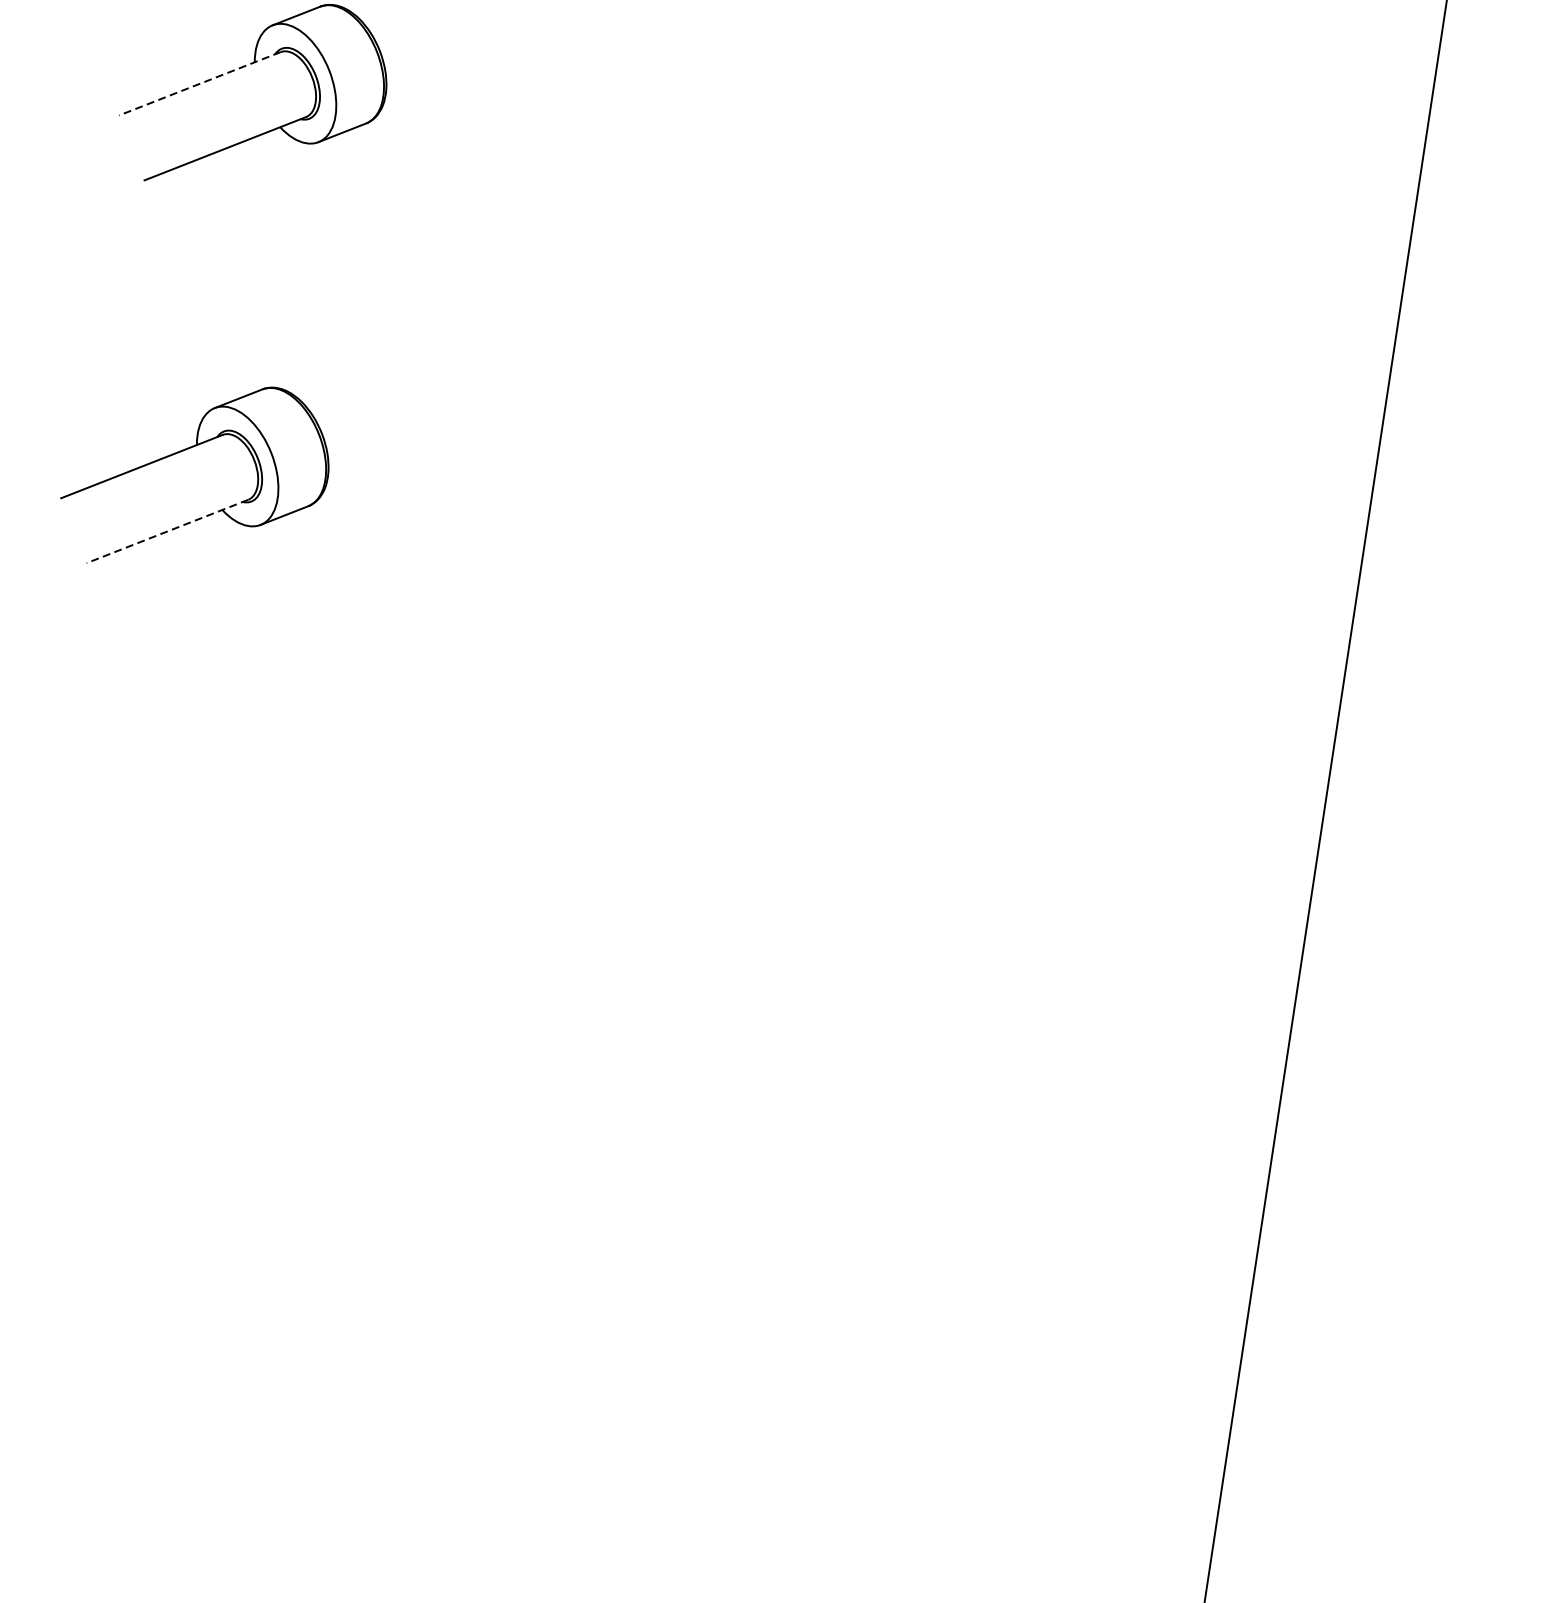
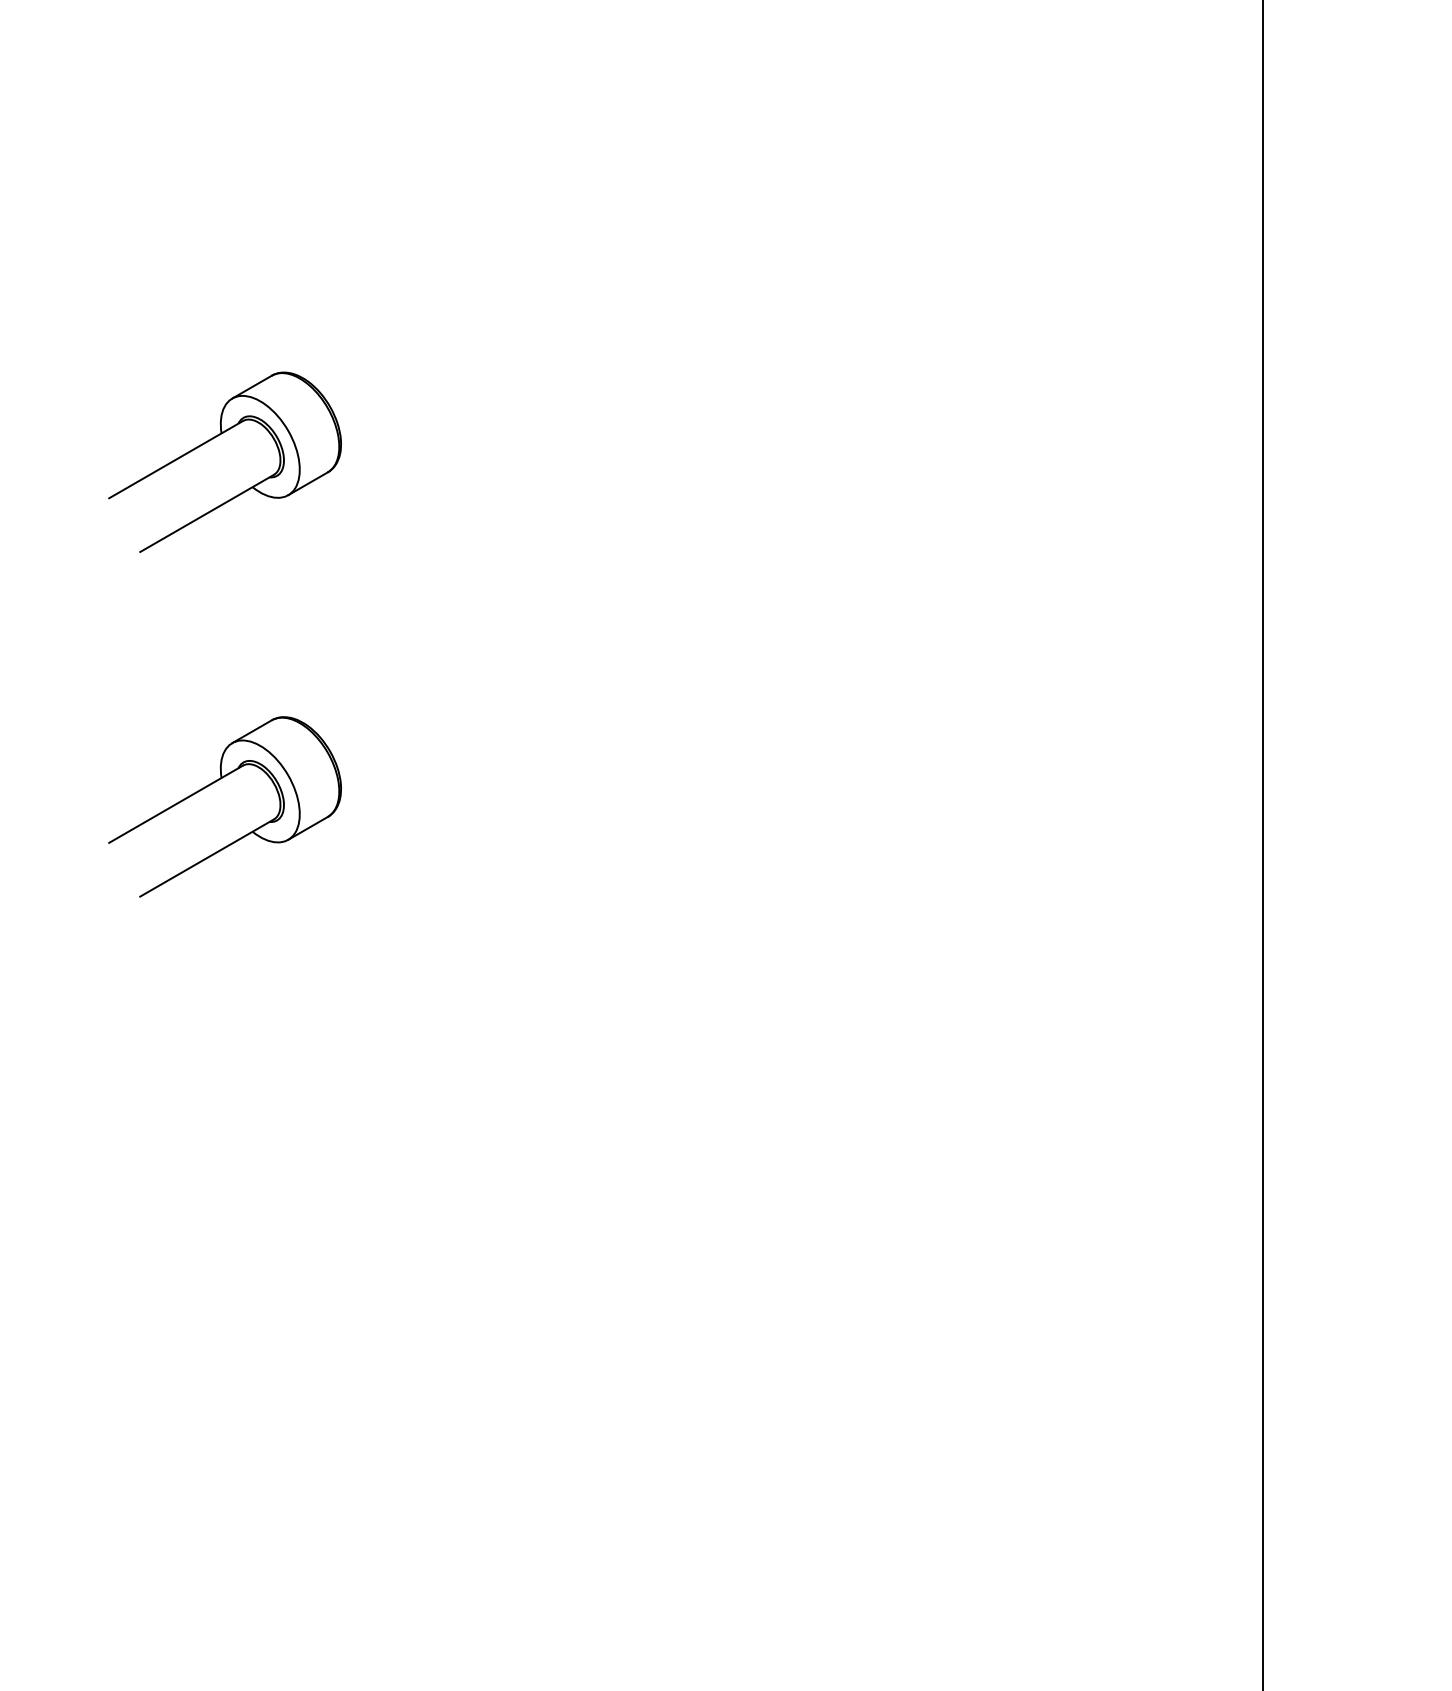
line: (199, 83) -> (175, 459), dashed -> solid
line: (166, 531) -> (206, 858), dashed -> solid

